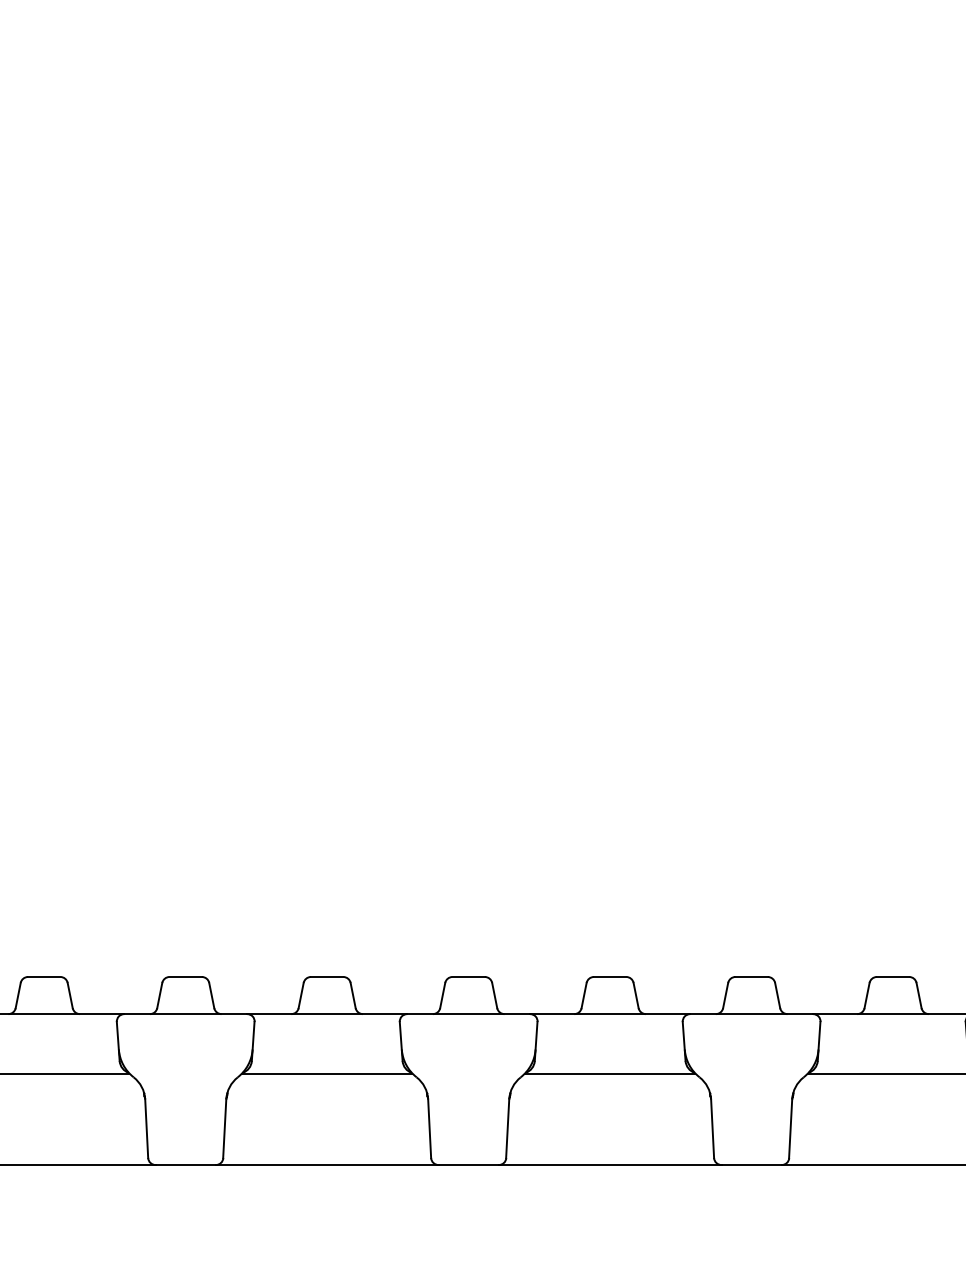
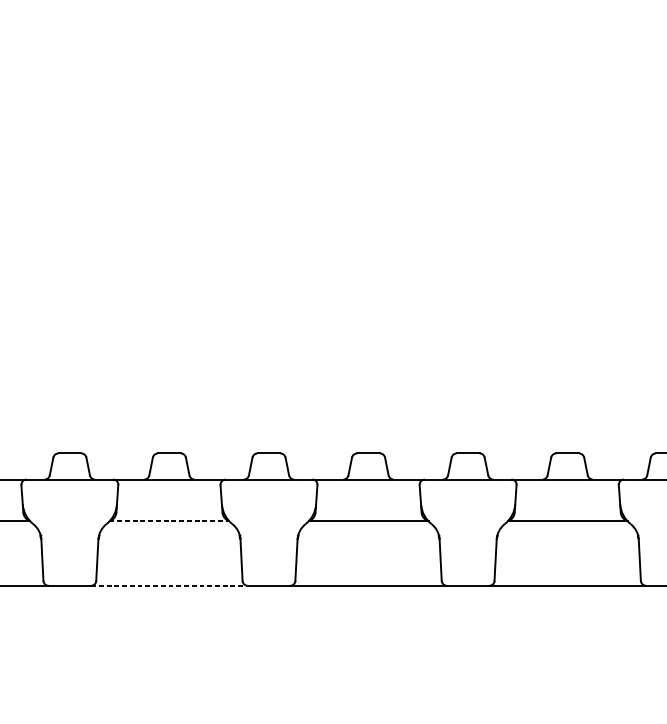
line: (327, 1073) -> (169, 521), solid -> dashed
line: (327, 1165) -> (169, 586), solid -> dashed

